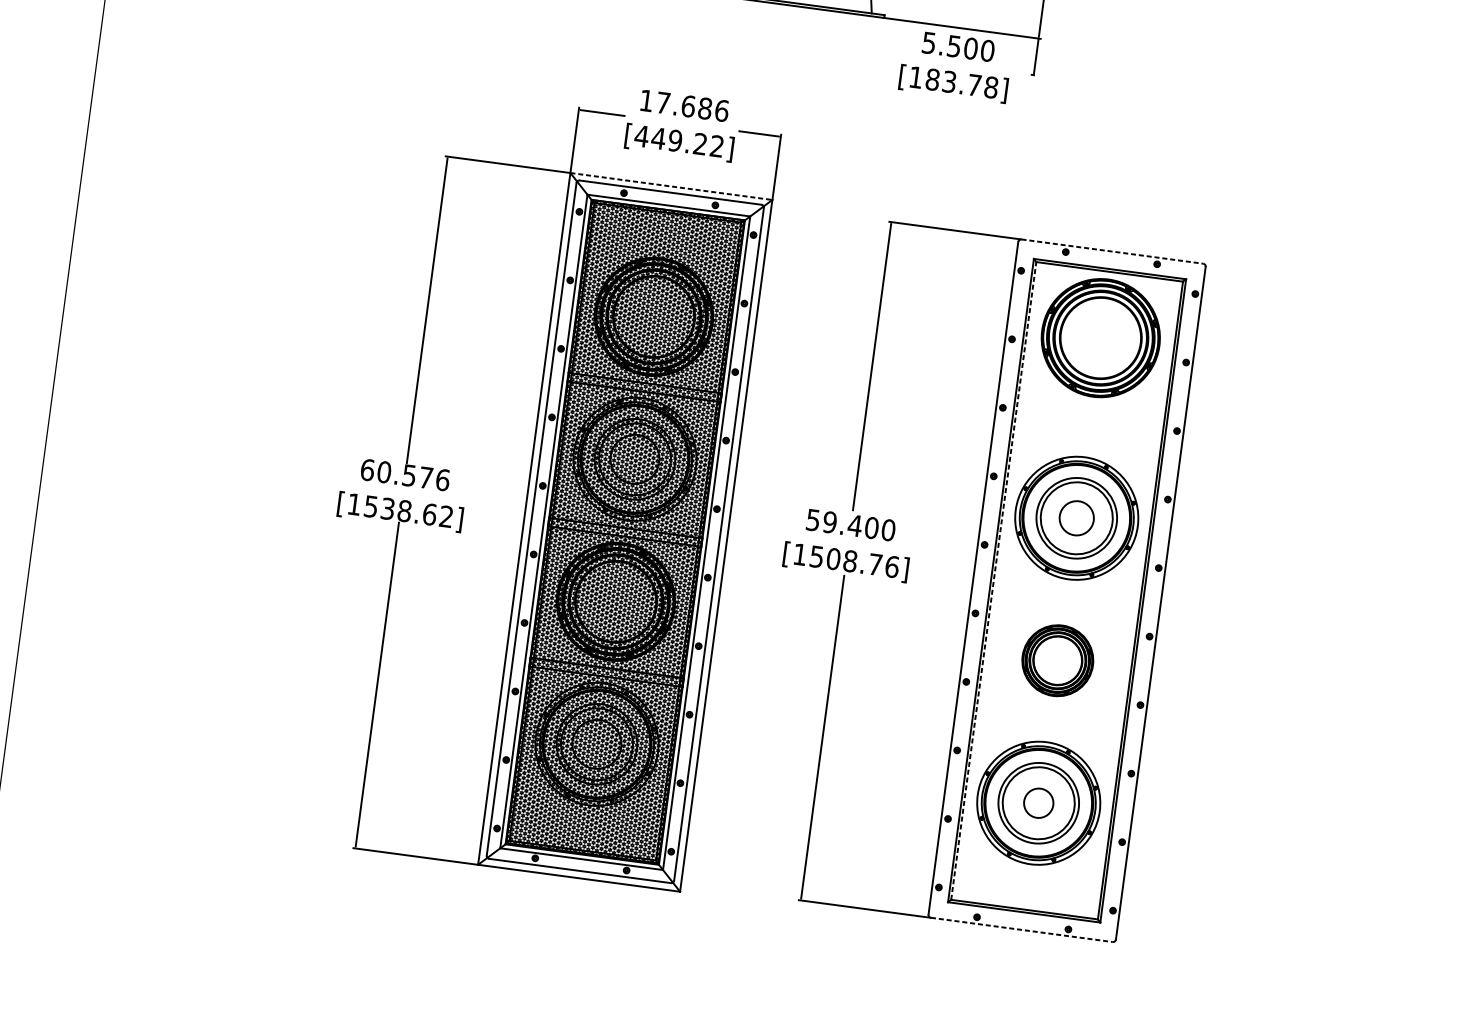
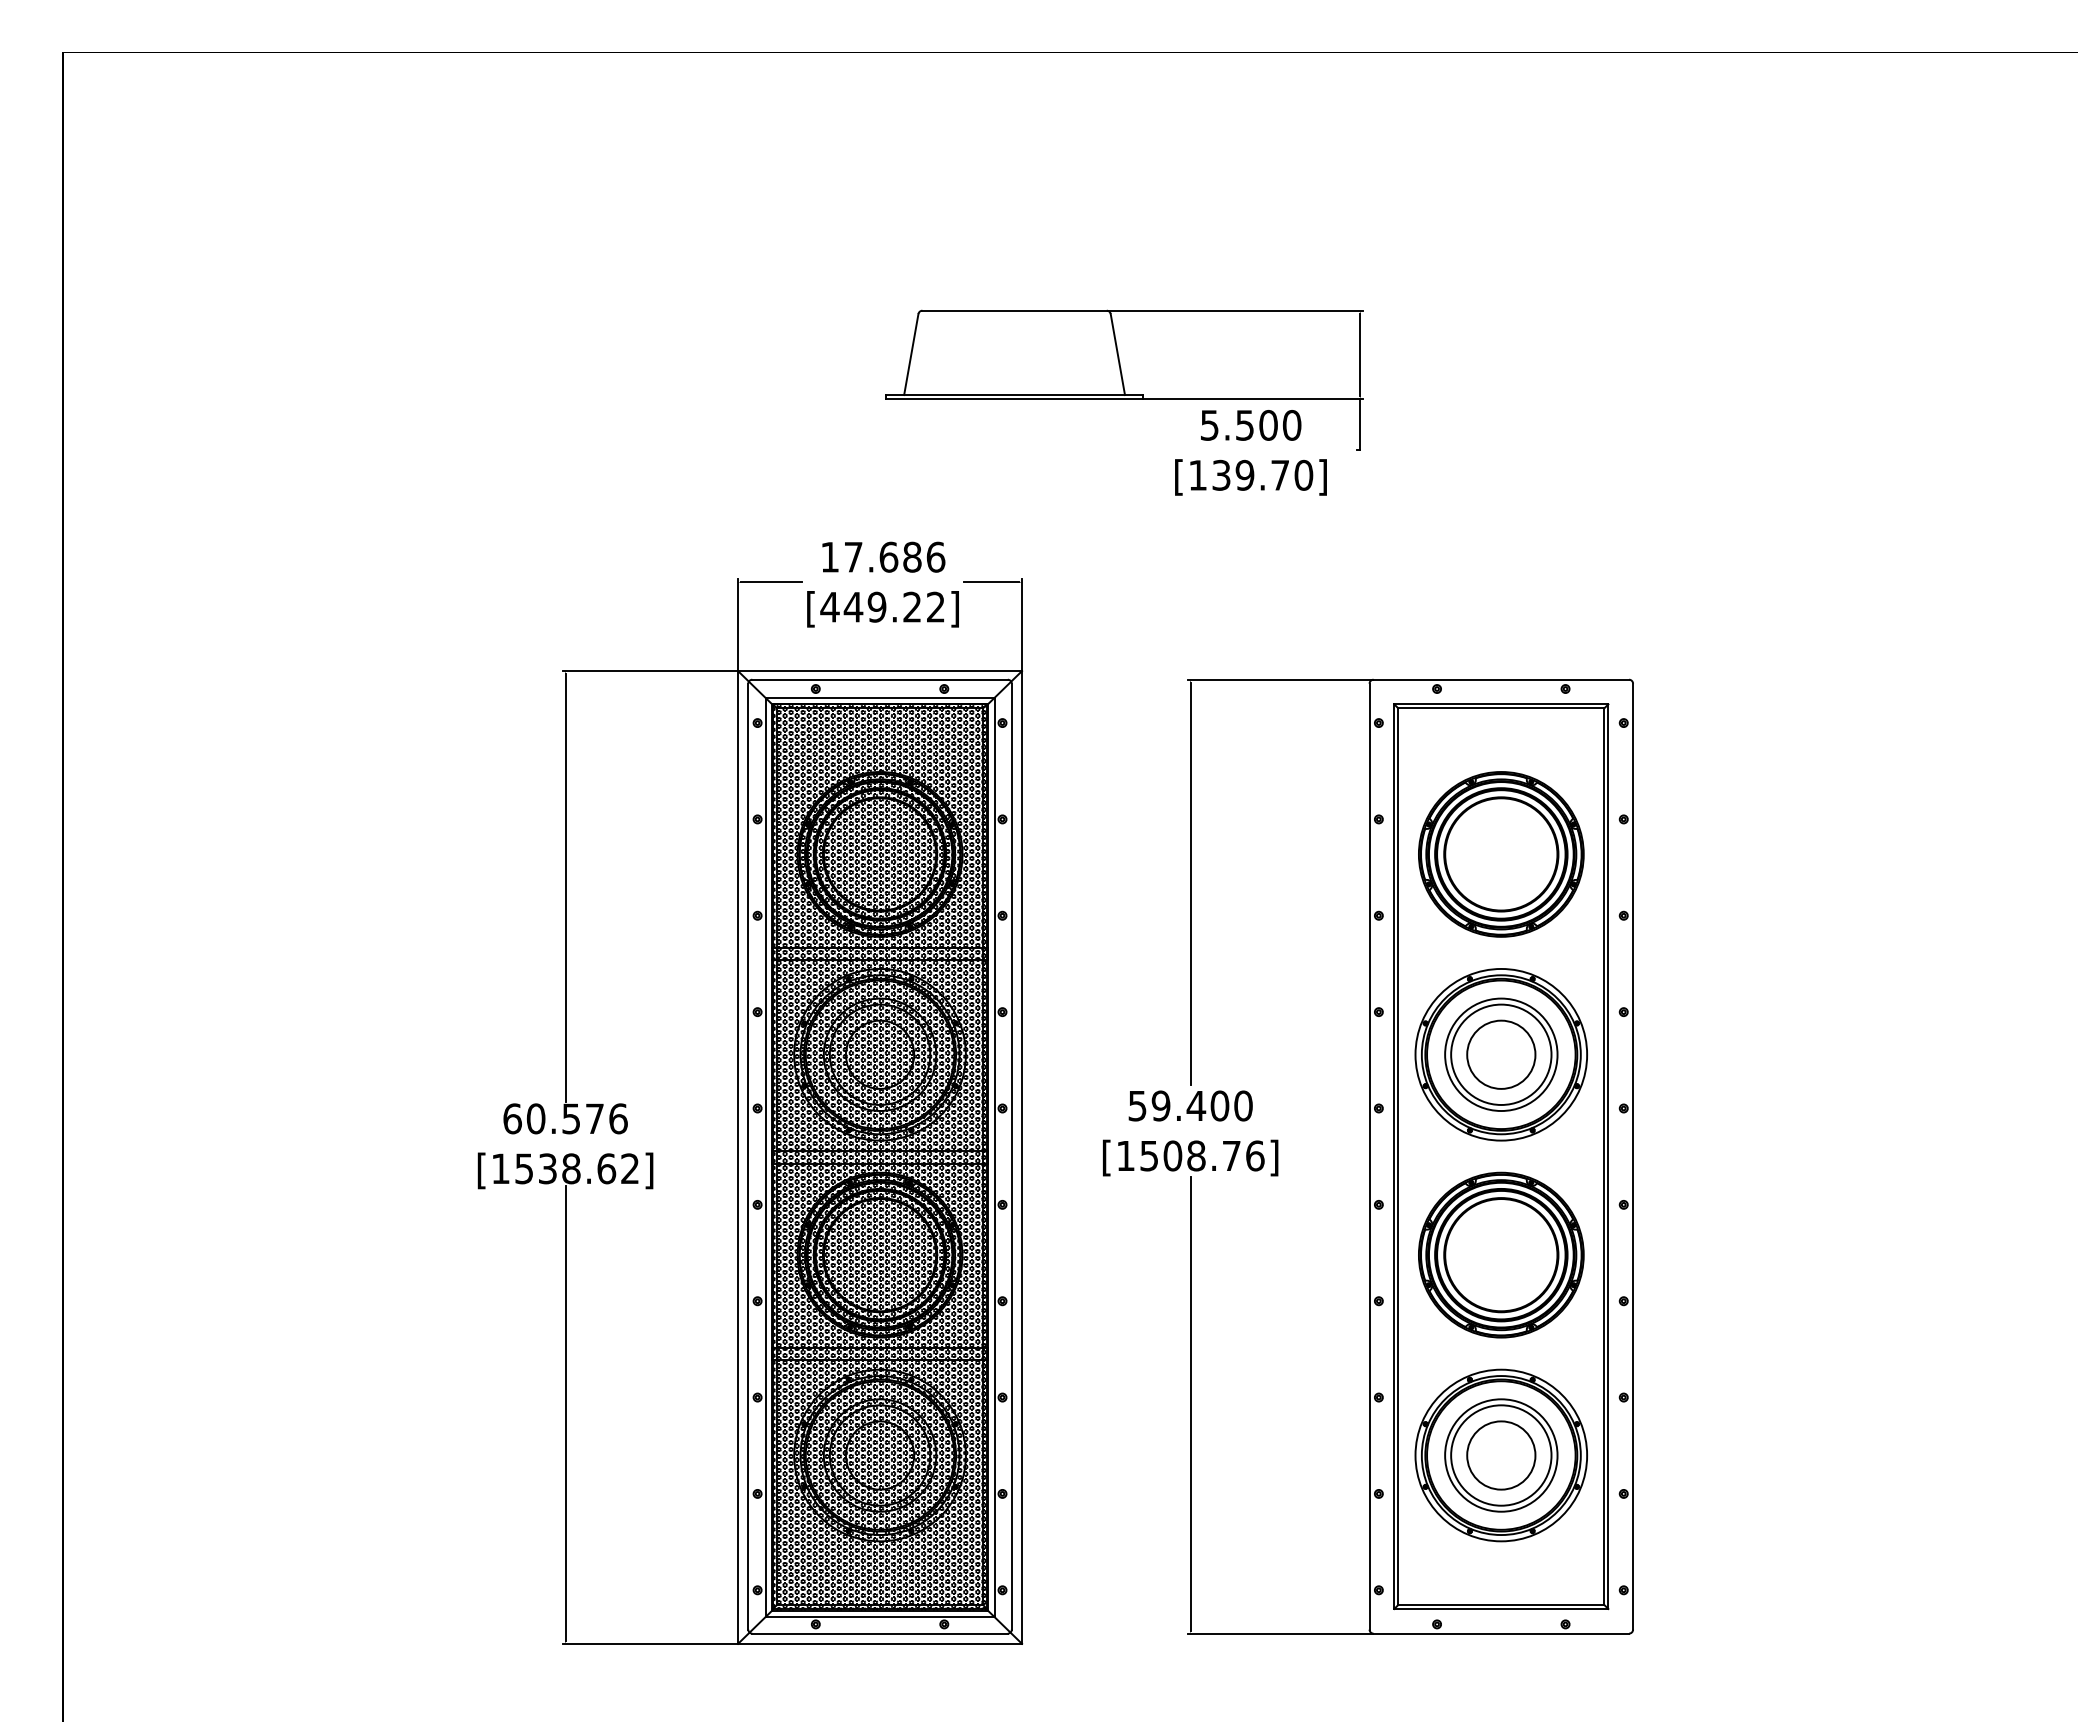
text: (961, 83) -> (1262, 475), [183.78] -> [139.70]
line: (671, 186) -> (880, 671), dashed -> solid
line: (1112, 251) -> (1501, 679), dashed -> solid
part: (1100, 338) -> (1501, 854), moved
circle: (1076, 518) -> (1501, 1054), size x1.43
line: (994, 580) -> (1398, 1156), dashed -> solid
part: (1057, 660) -> (1501, 1254), size x1.67
circle: (1038, 803) -> (1501, 1455), size x1.67
line: (1021, 929) -> (1501, 1633), dashed -> solid

